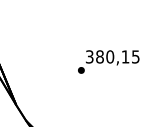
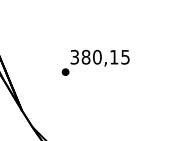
text: (108, 61) -> (95, 62), moved

